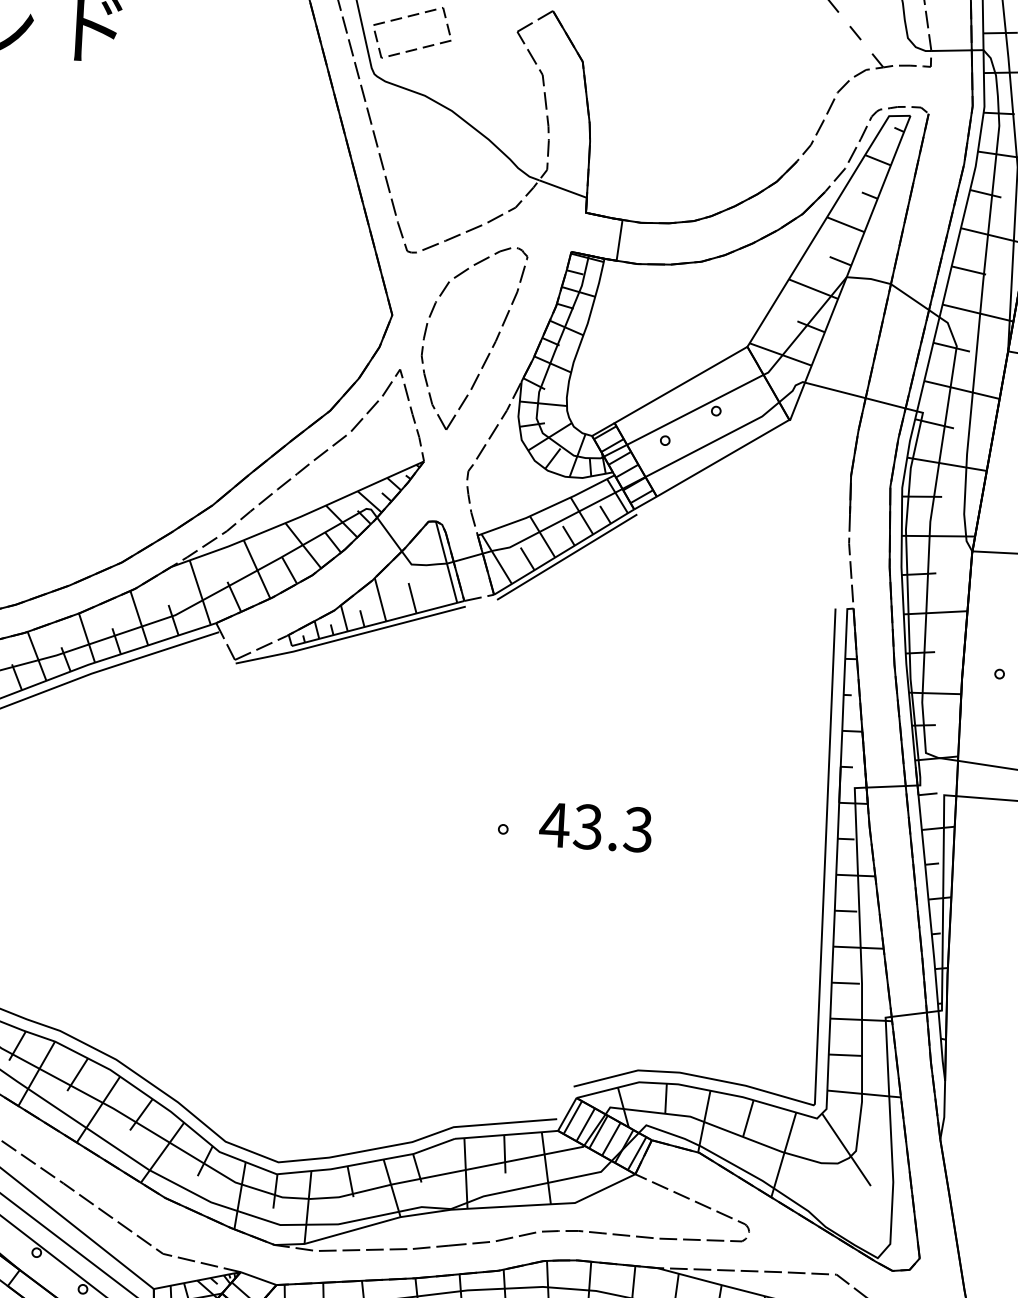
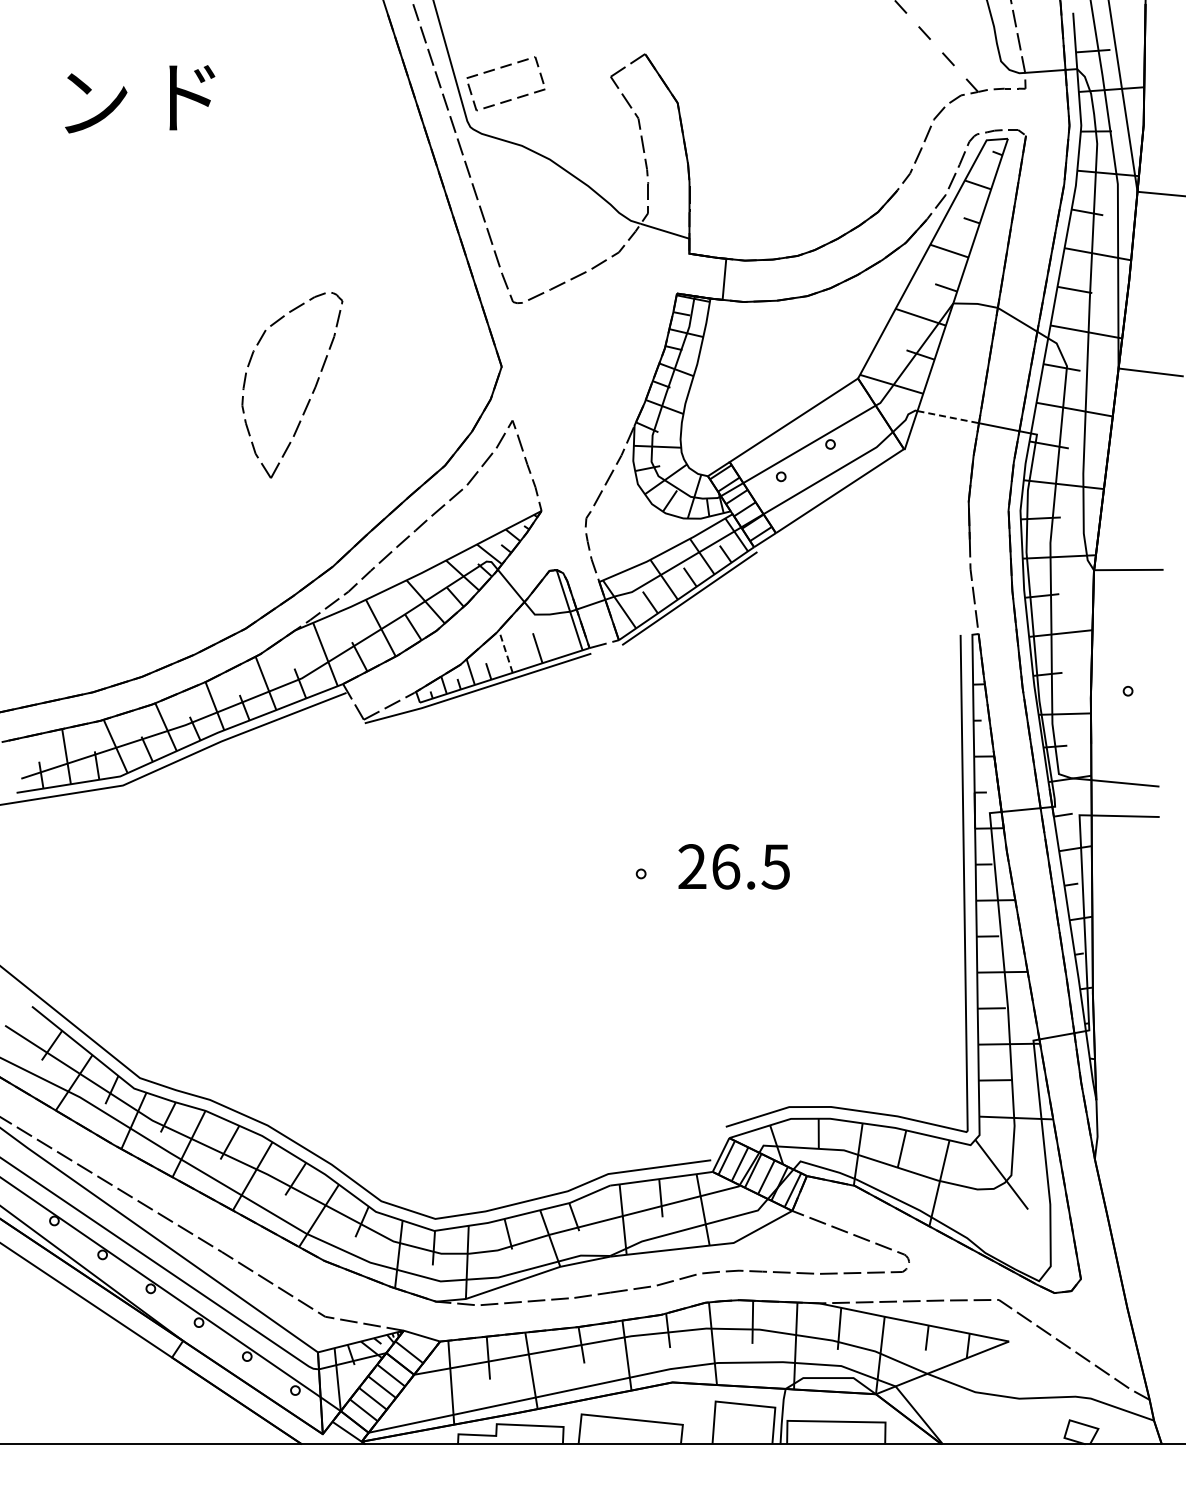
part: (492, 345) -> (312, 391), moved
line: (835, 390) -> (948, 417), solid -> dashed
line: (380, 599) -> (505, 651), solid -> dashed
text: (595, 827) -> (733, 866), 43.3 -> 26.5

